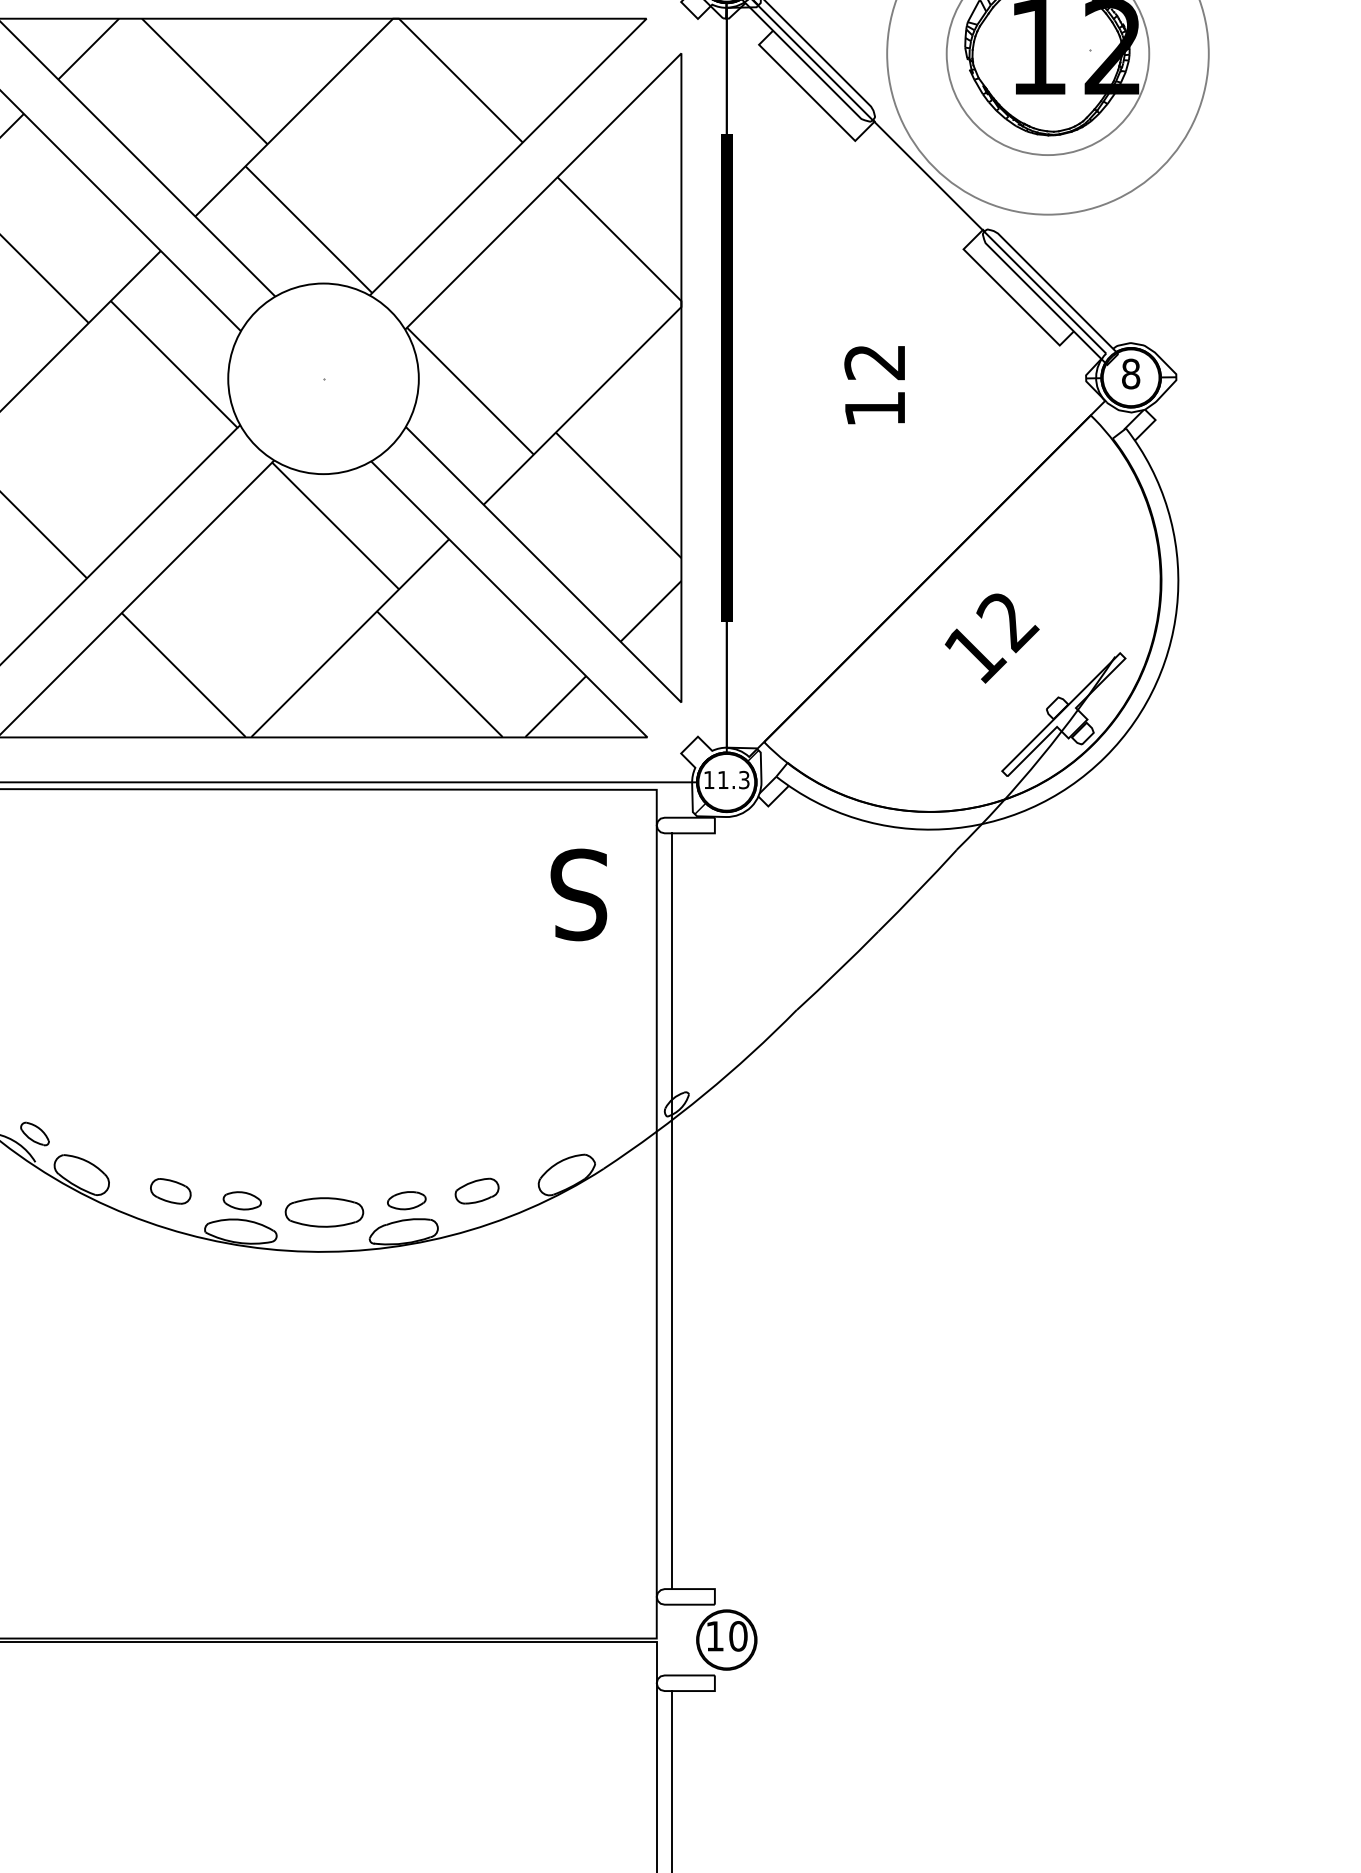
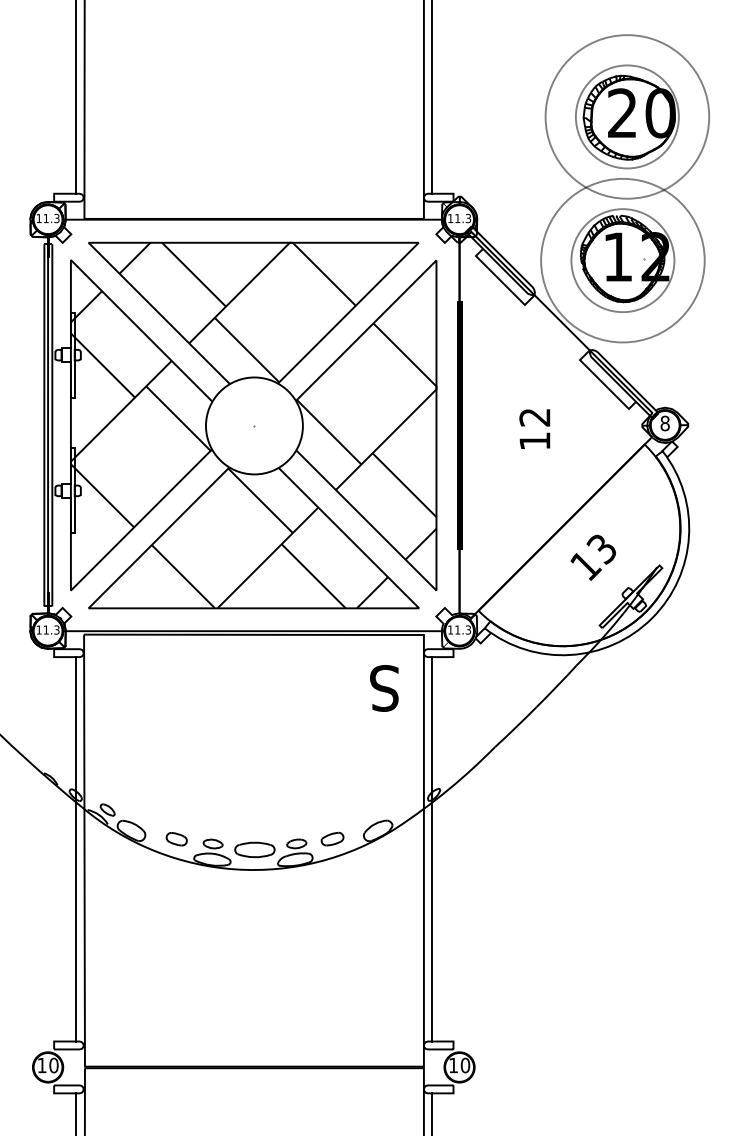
text: (1007, 621) -> (602, 549), 12 -> 13

